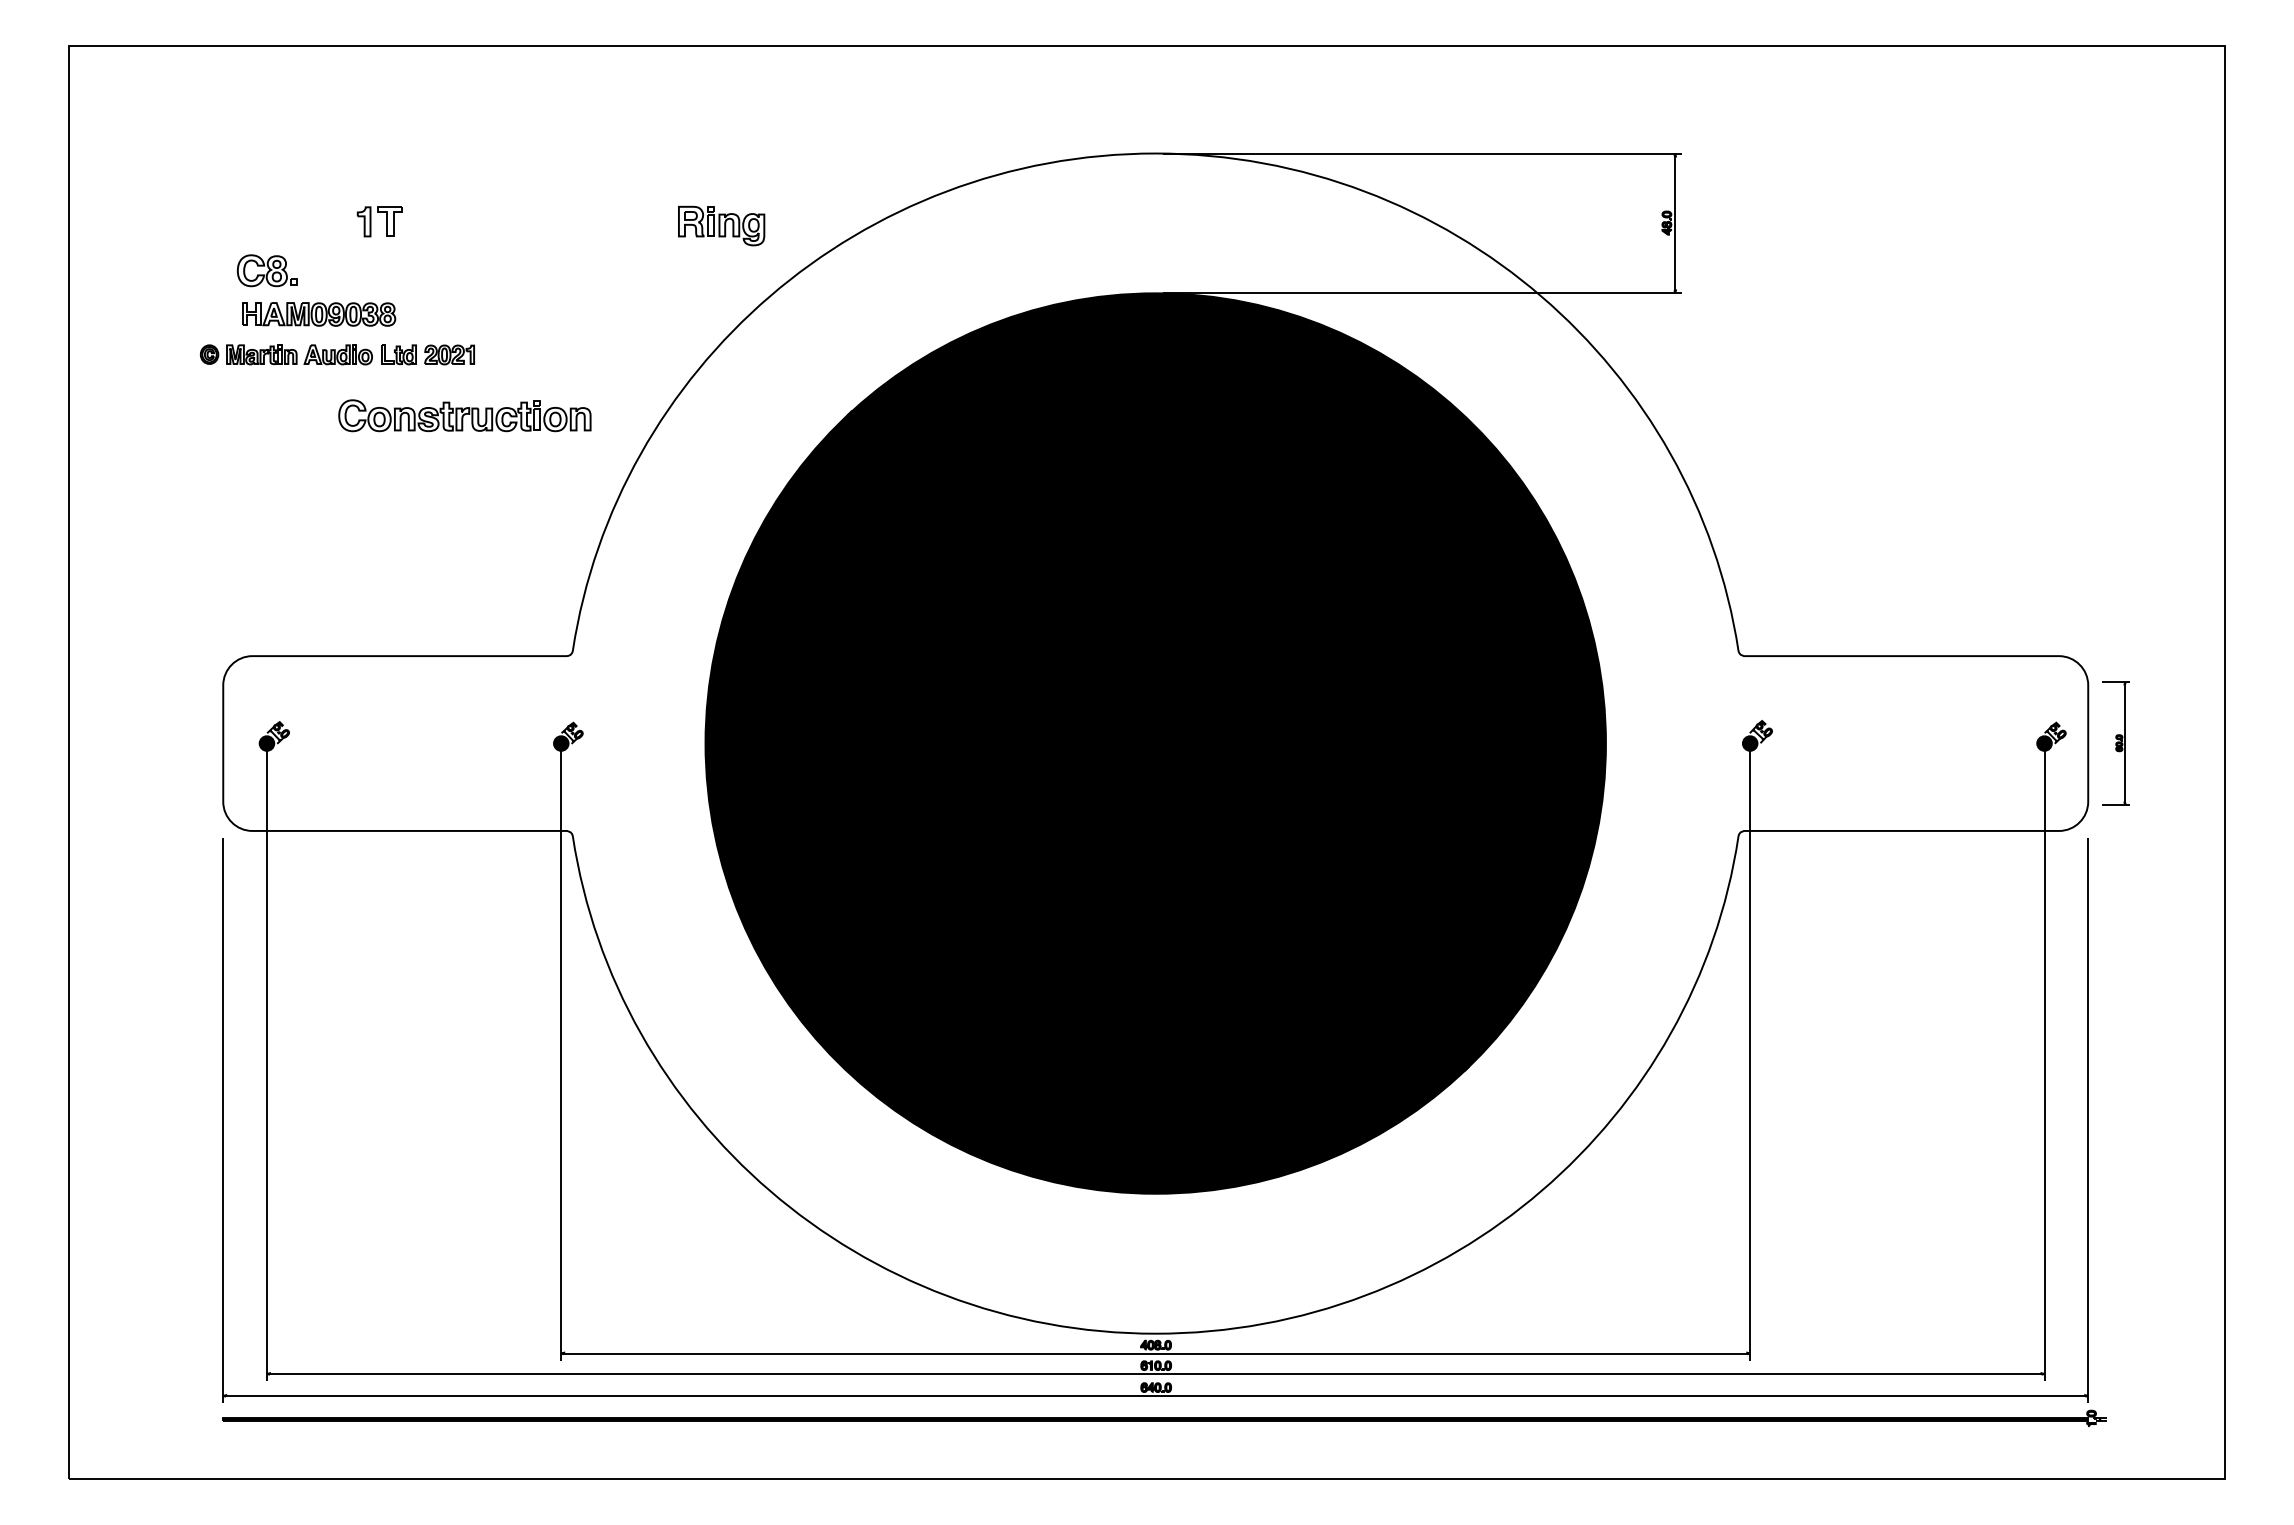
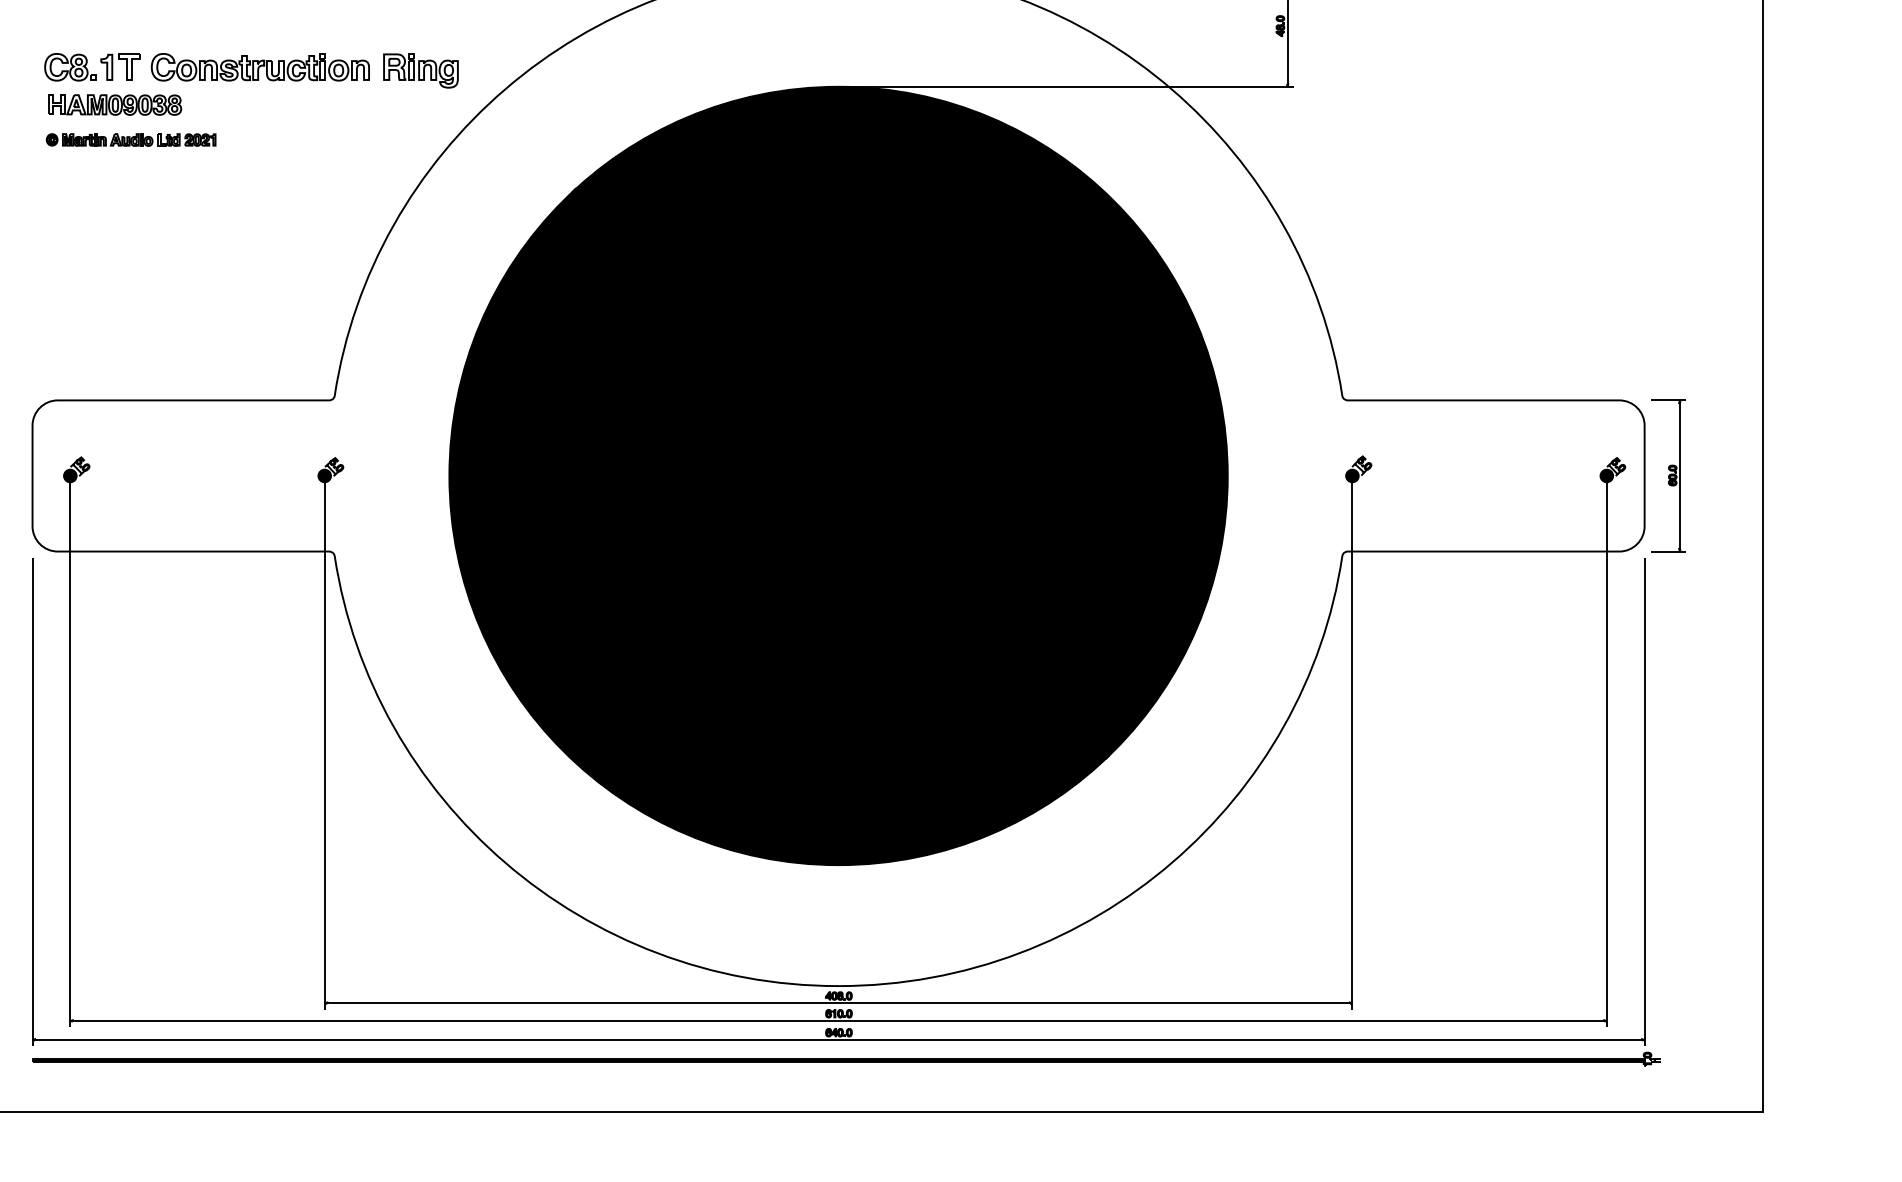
part: (386, 221) -> (126, 67), moved
part: (721, 225) -> (420, 70), moved
part: (336, 354) -> (130, 139), size x0.71
part: (464, 415) -> (260, 67), moved
part: (2115, 743) -> (1668, 475), size x1.43

